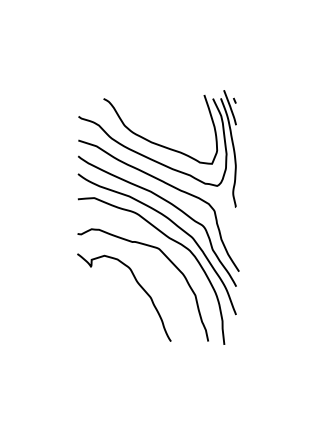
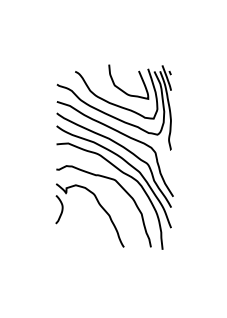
curve: (169, 124) -> (122, 90), added
curve: (84, 291) -> (61, 211), added

